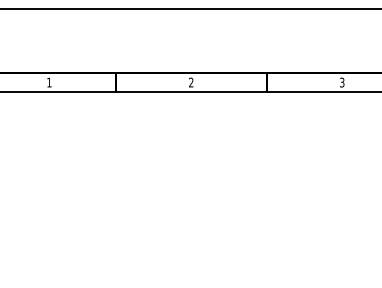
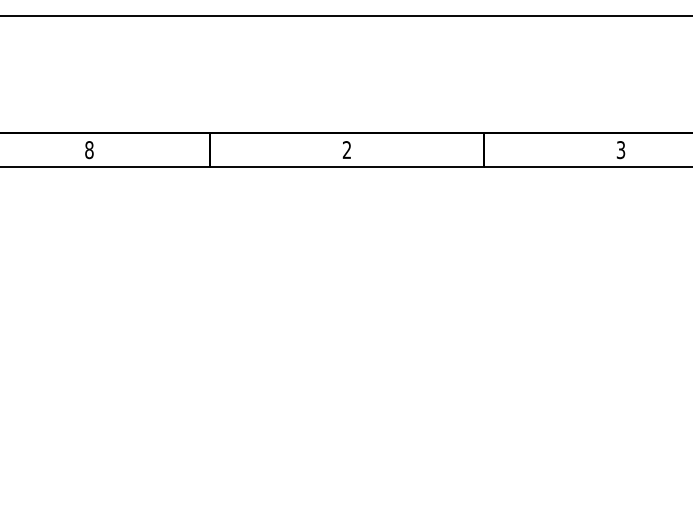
text: (49, 82) -> (89, 149), 1 -> 8

